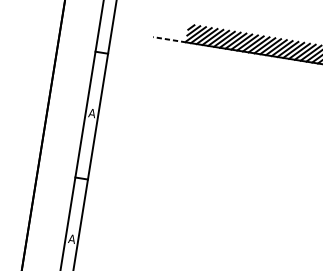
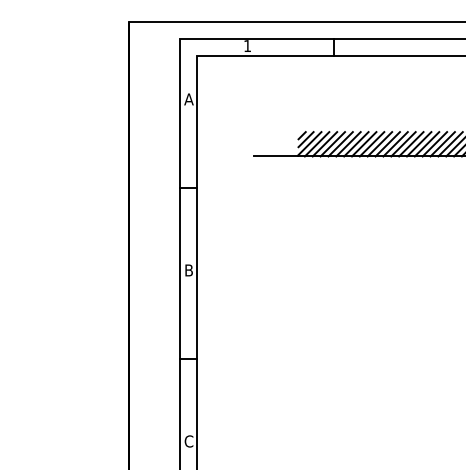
line: (169, 39) -> (275, 156), dashed -> solid
text: (91, 113) -> (188, 270), A -> B
text: (71, 239) -> (188, 441), A -> C

